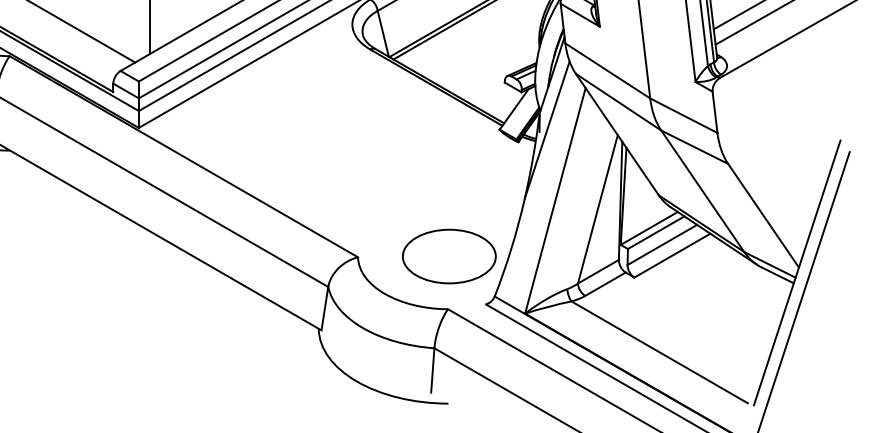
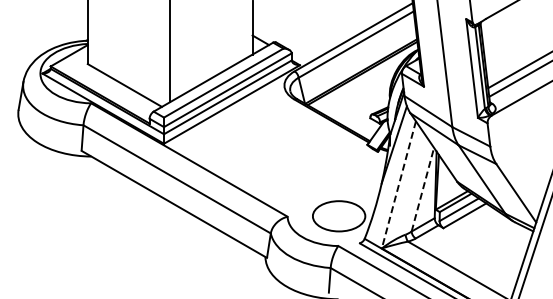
line: (554, 200) -> (398, 184), solid -> dashed
line: (597, 209) -> (422, 189), solid -> dashed

